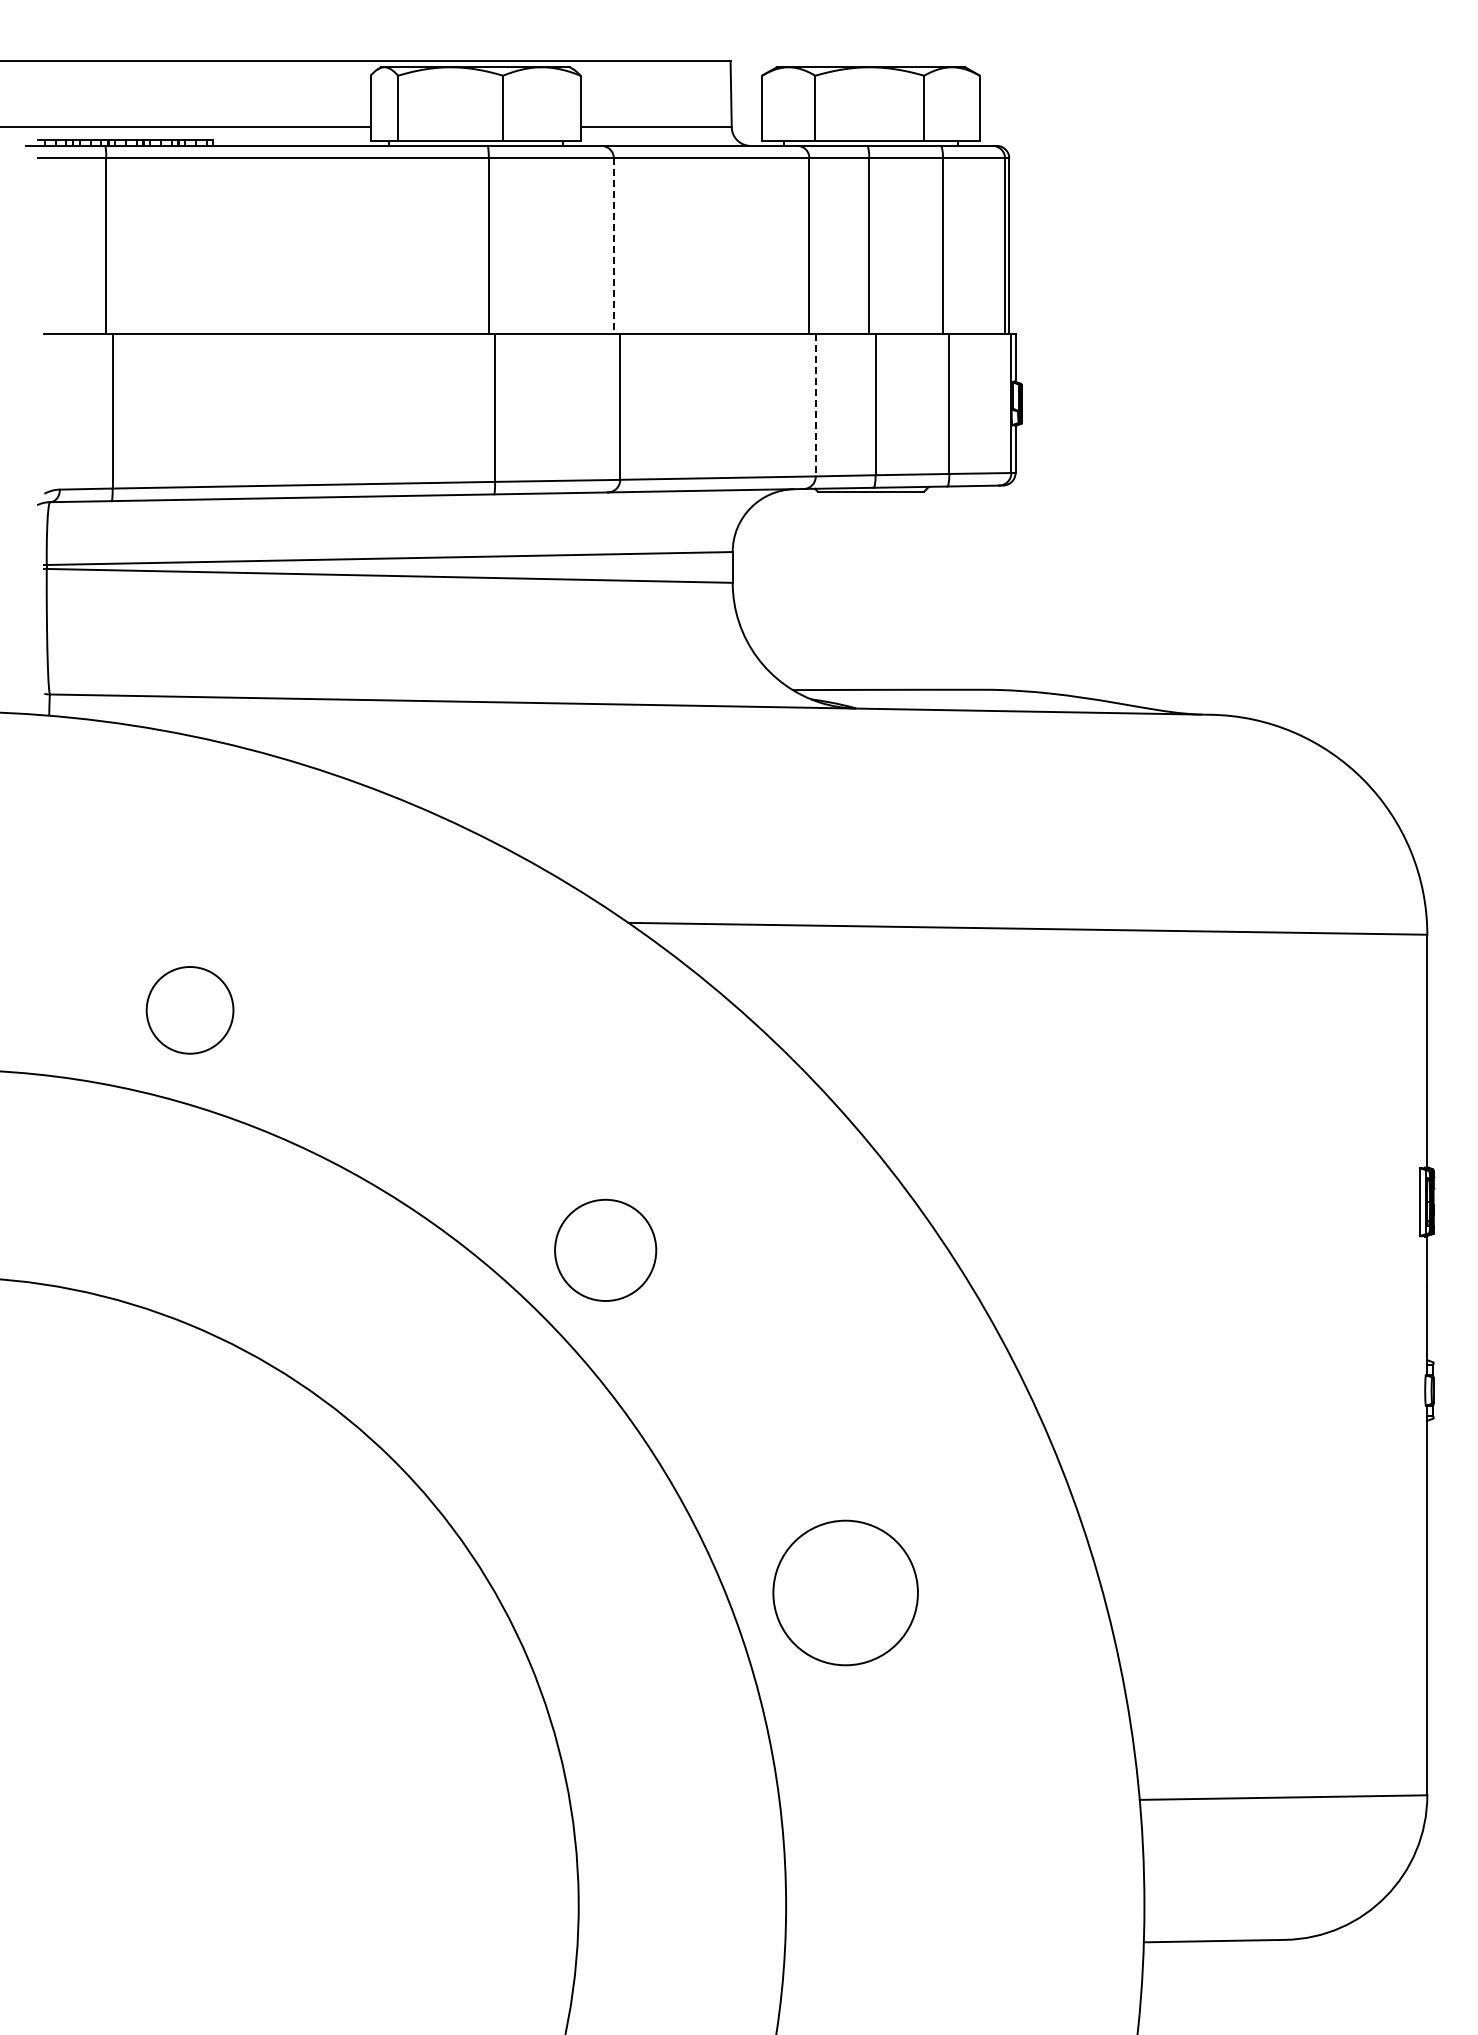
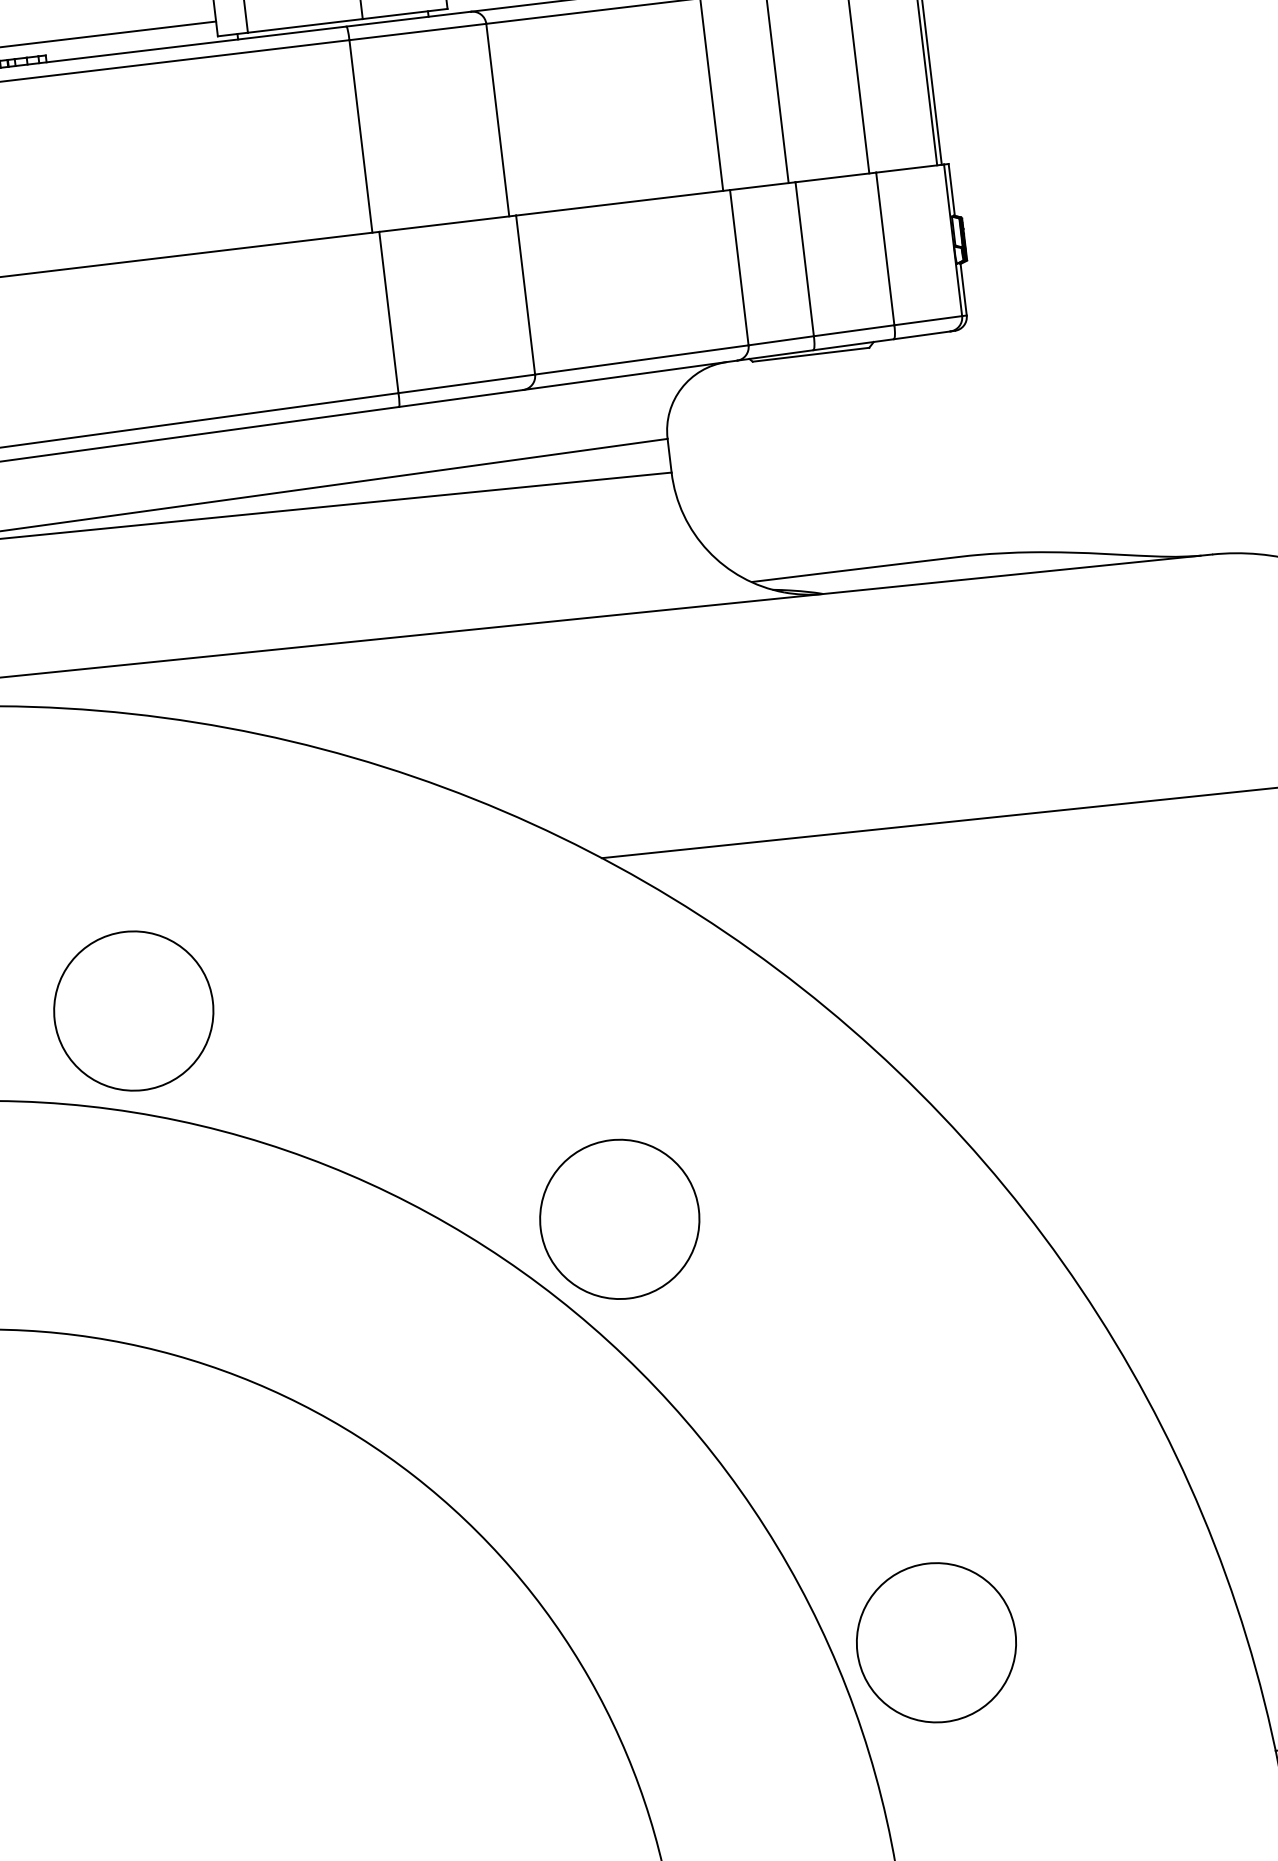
line: (613, 246) -> (497, 120), dashed -> solid
line: (815, 405) -> (739, 267), dashed -> solid
circle: (189, 1010) -> (133, 1011), size x1.67
circle: (605, 1250) -> (619, 1219), size x1.43
circle: (845, 1592) -> (936, 1642), moved

